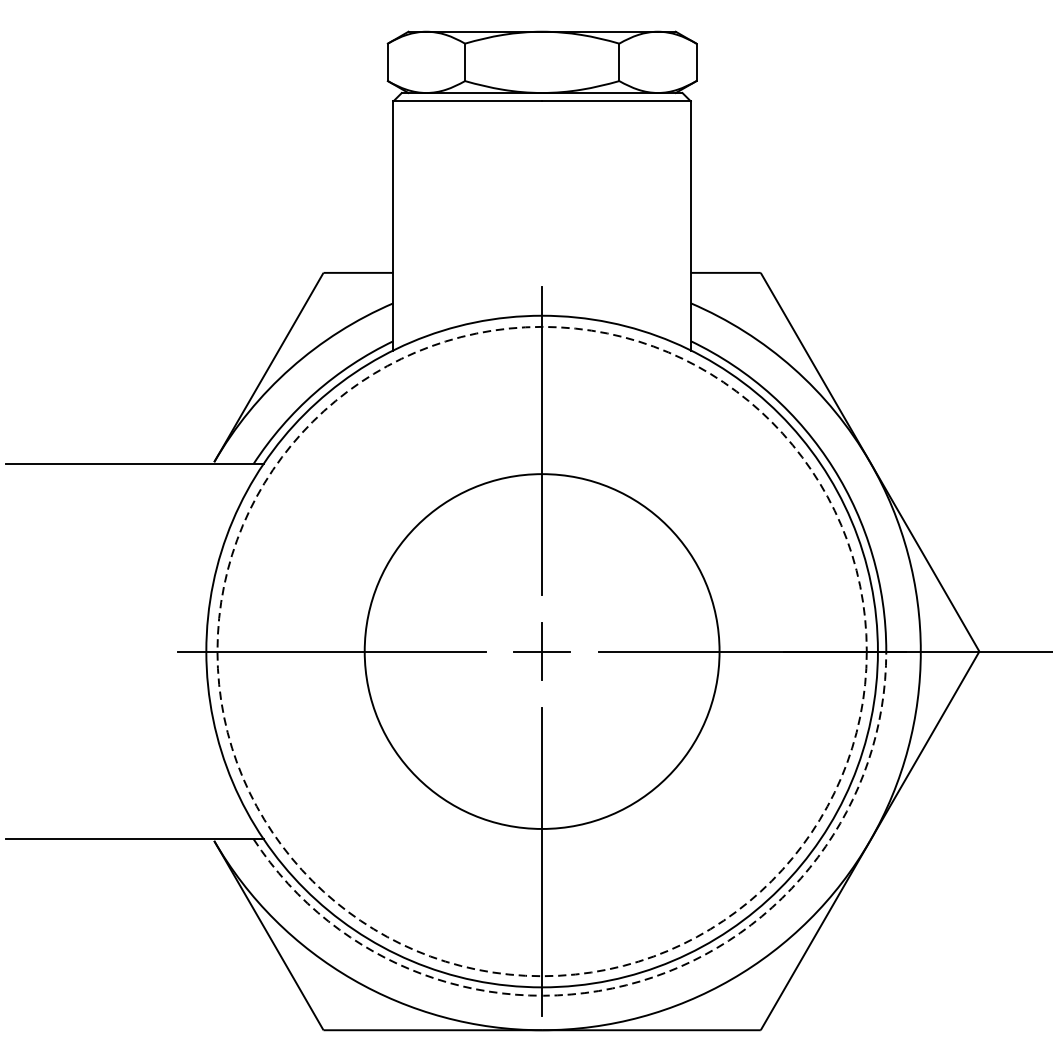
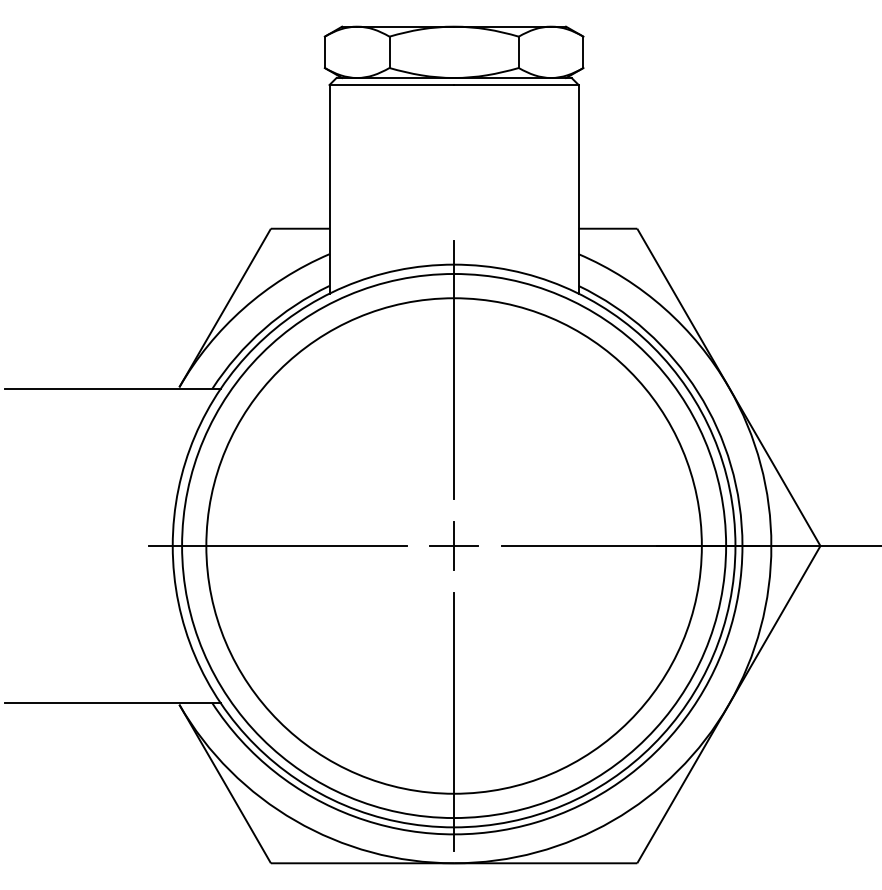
circle: (541, 650) -> (453, 545), size x1.67
circle: (542, 650) -> (454, 545), dashed -> solid
arc: (640, 981) -> (536, 822), dashed -> solid

